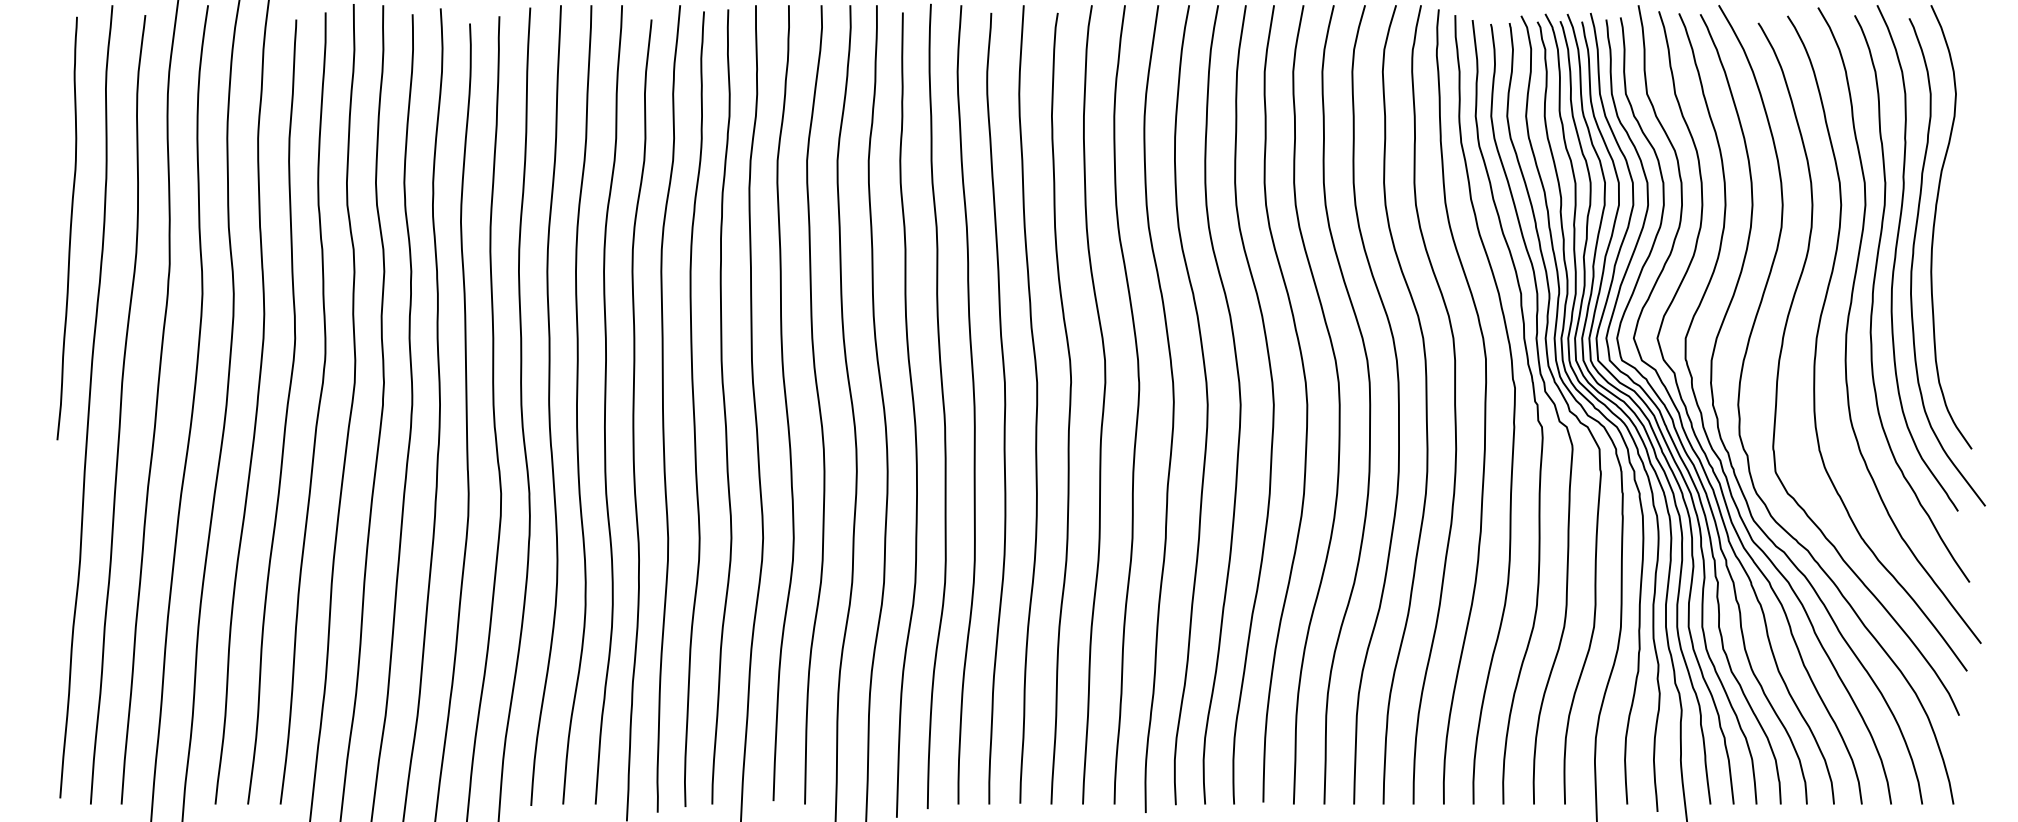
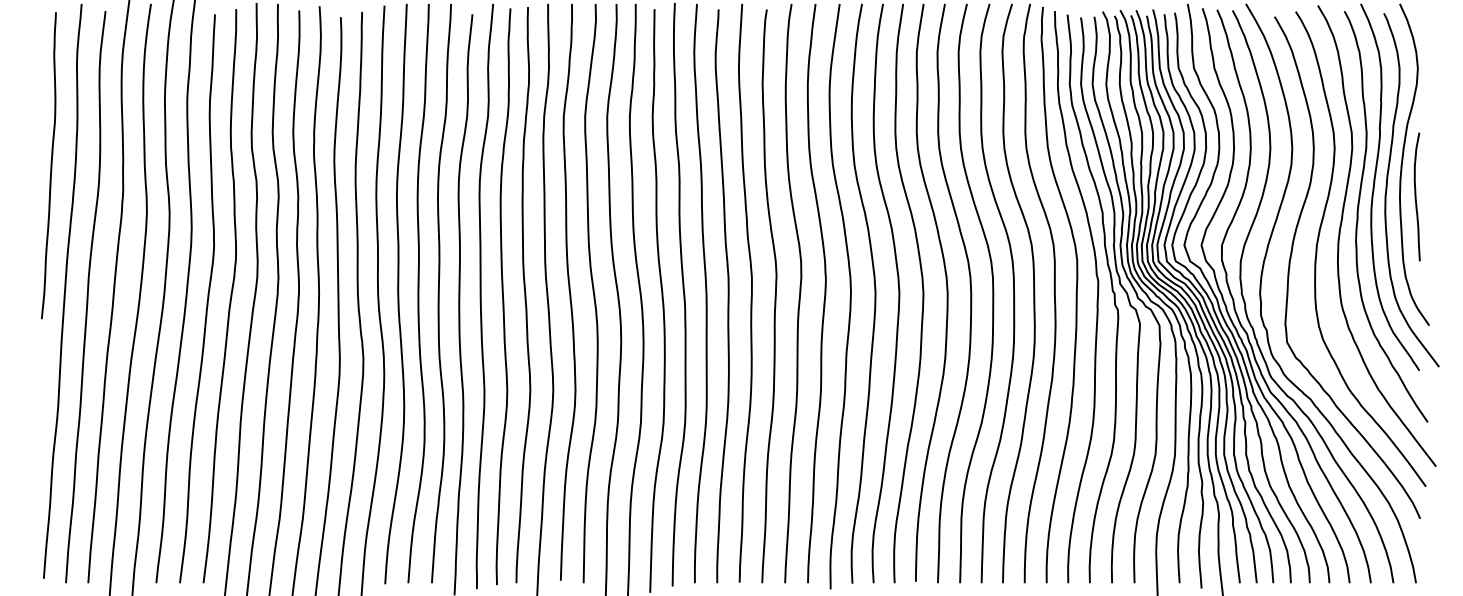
curve: (1953, 271) -> (1416, 196), added

